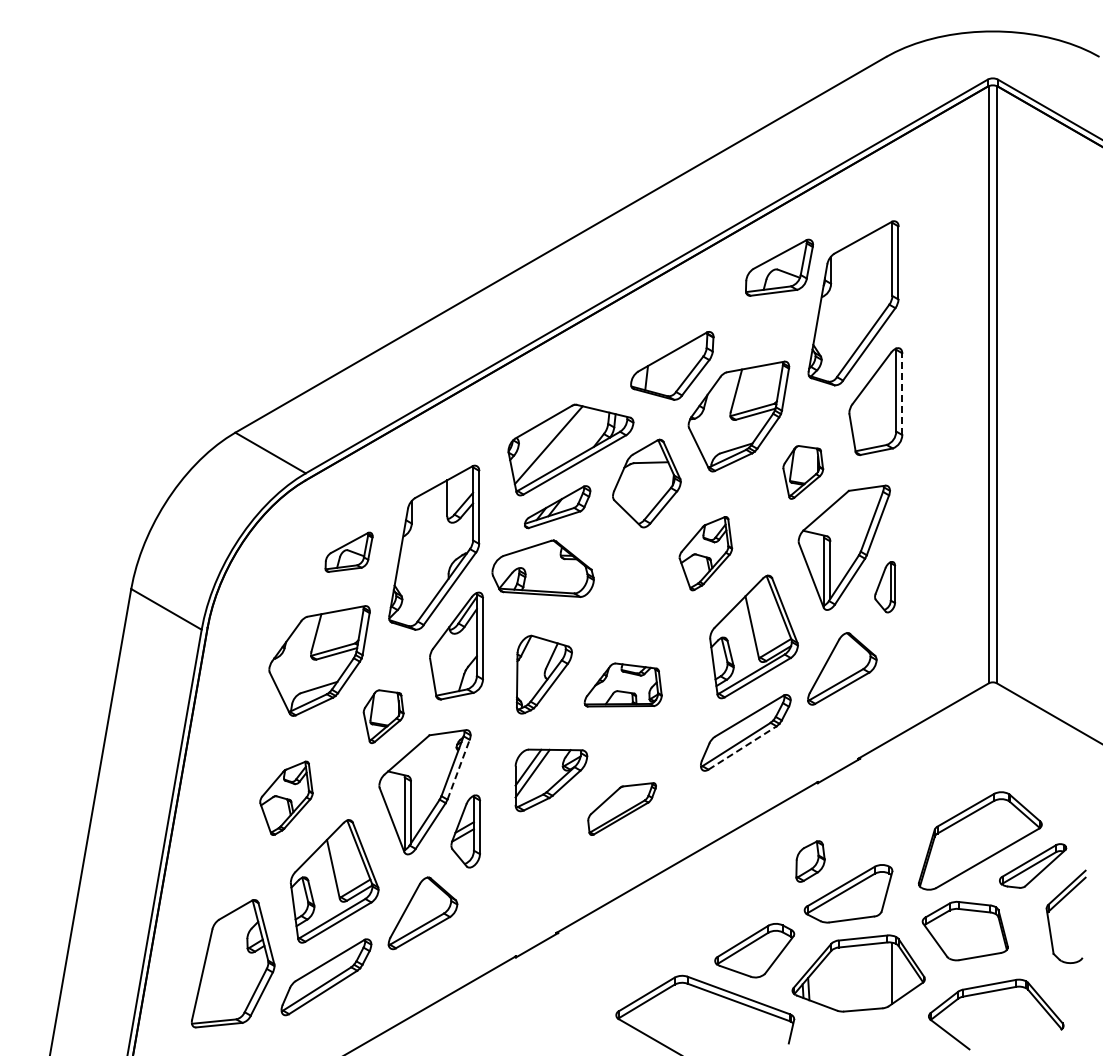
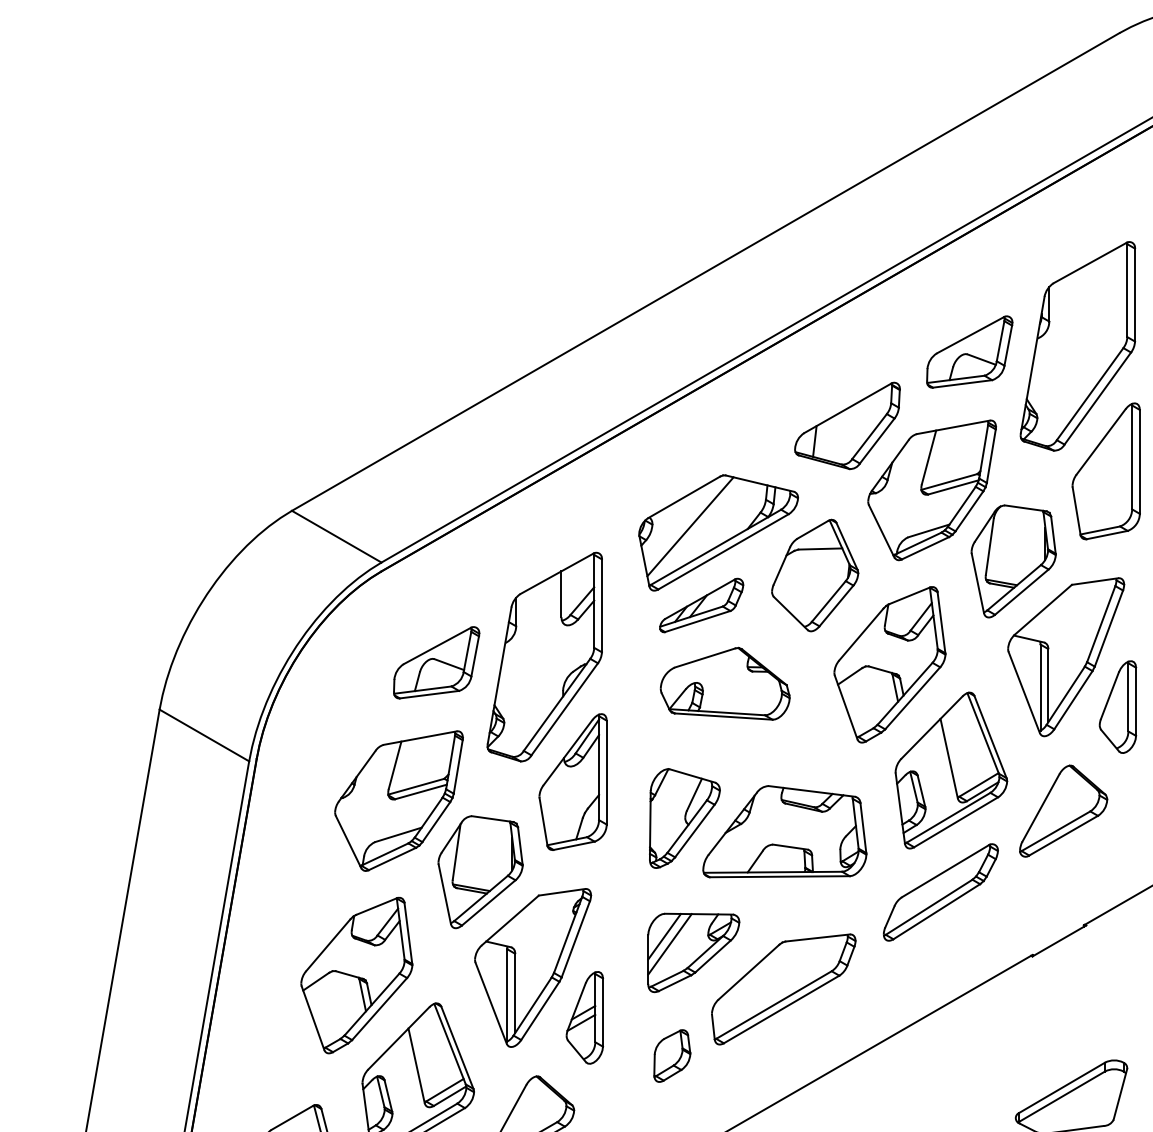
part: (779, 267) -> (969, 351), moved
line: (902, 394) -> (1140, 462), dashed -> solid
part: (803, 472) -> (1014, 561), size x1.67
part: (348, 552) -> (435, 663), size x1.43
part: (705, 553) -> (889, 664), size x1.67
part: (542, 568) -> (724, 683), moved
part: (884, 587) -> (1117, 707), size x1.43
part: (623, 684) -> (785, 830), size x1.67
part: (383, 716) -> (480, 871), size x1.67
line: (743, 747) -> (937, 911), dashed -> solid
line: (458, 769) -> (575, 939), dashed -> solid
part: (286, 798) -> (356, 975), size x1.67
part: (621, 808) -> (782, 988), size x1.67
part: (810, 861) -> (672, 1056), moved

